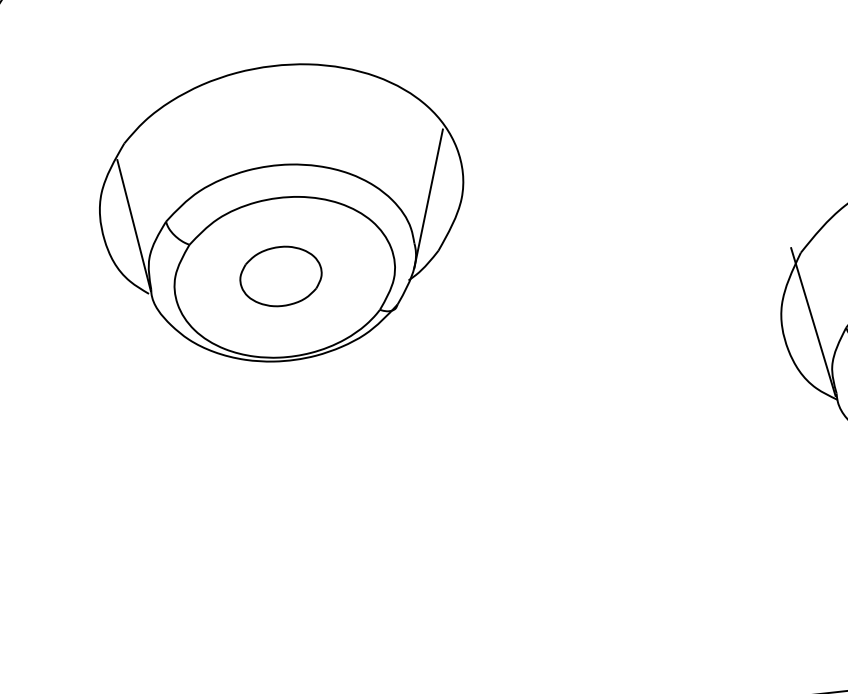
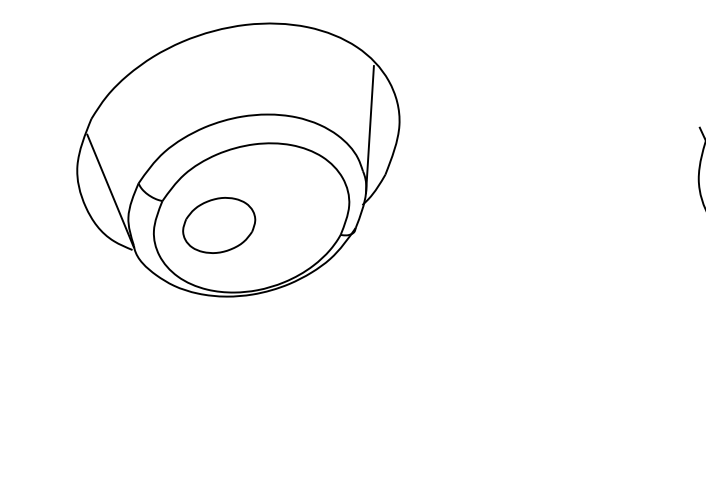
part: (280, 276) -> (218, 225), moved

